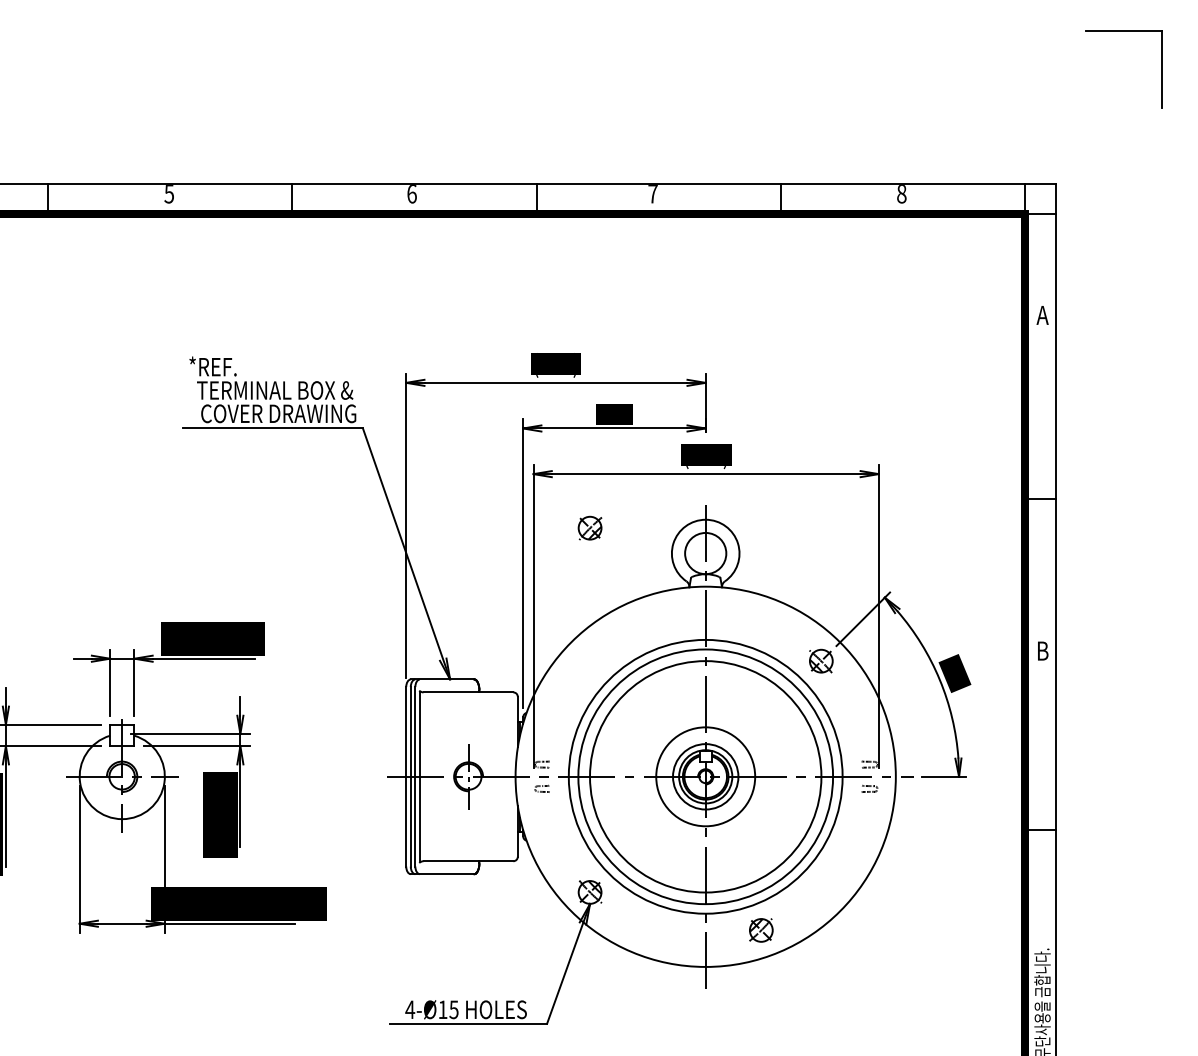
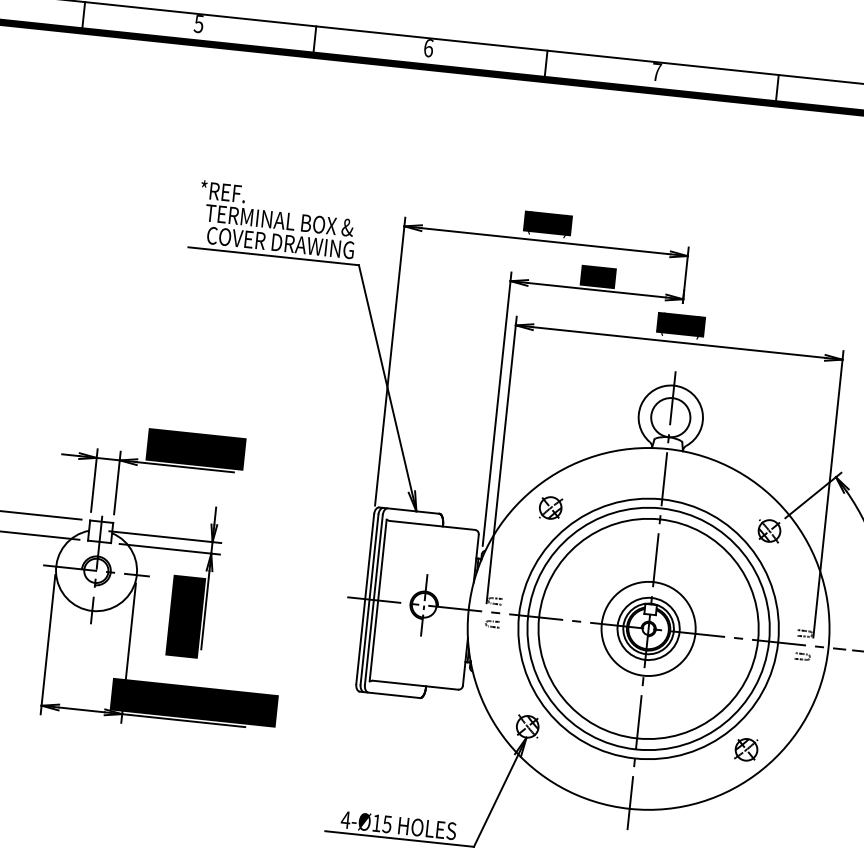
part: (589, 527) -> (550, 507), moved
part: (761, 930) -> (746, 749), moved

